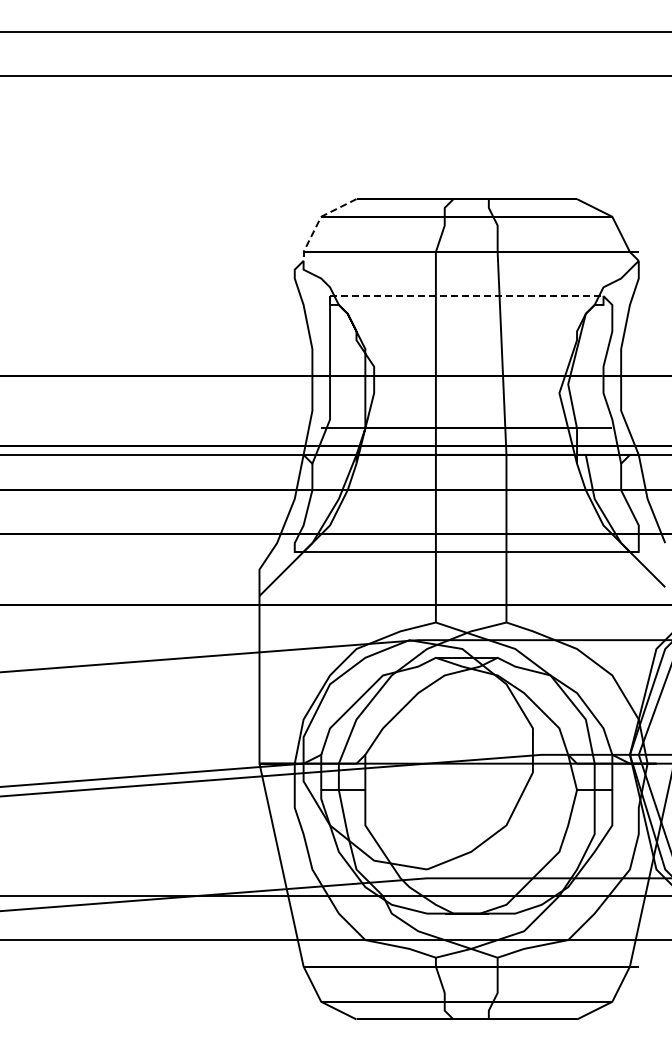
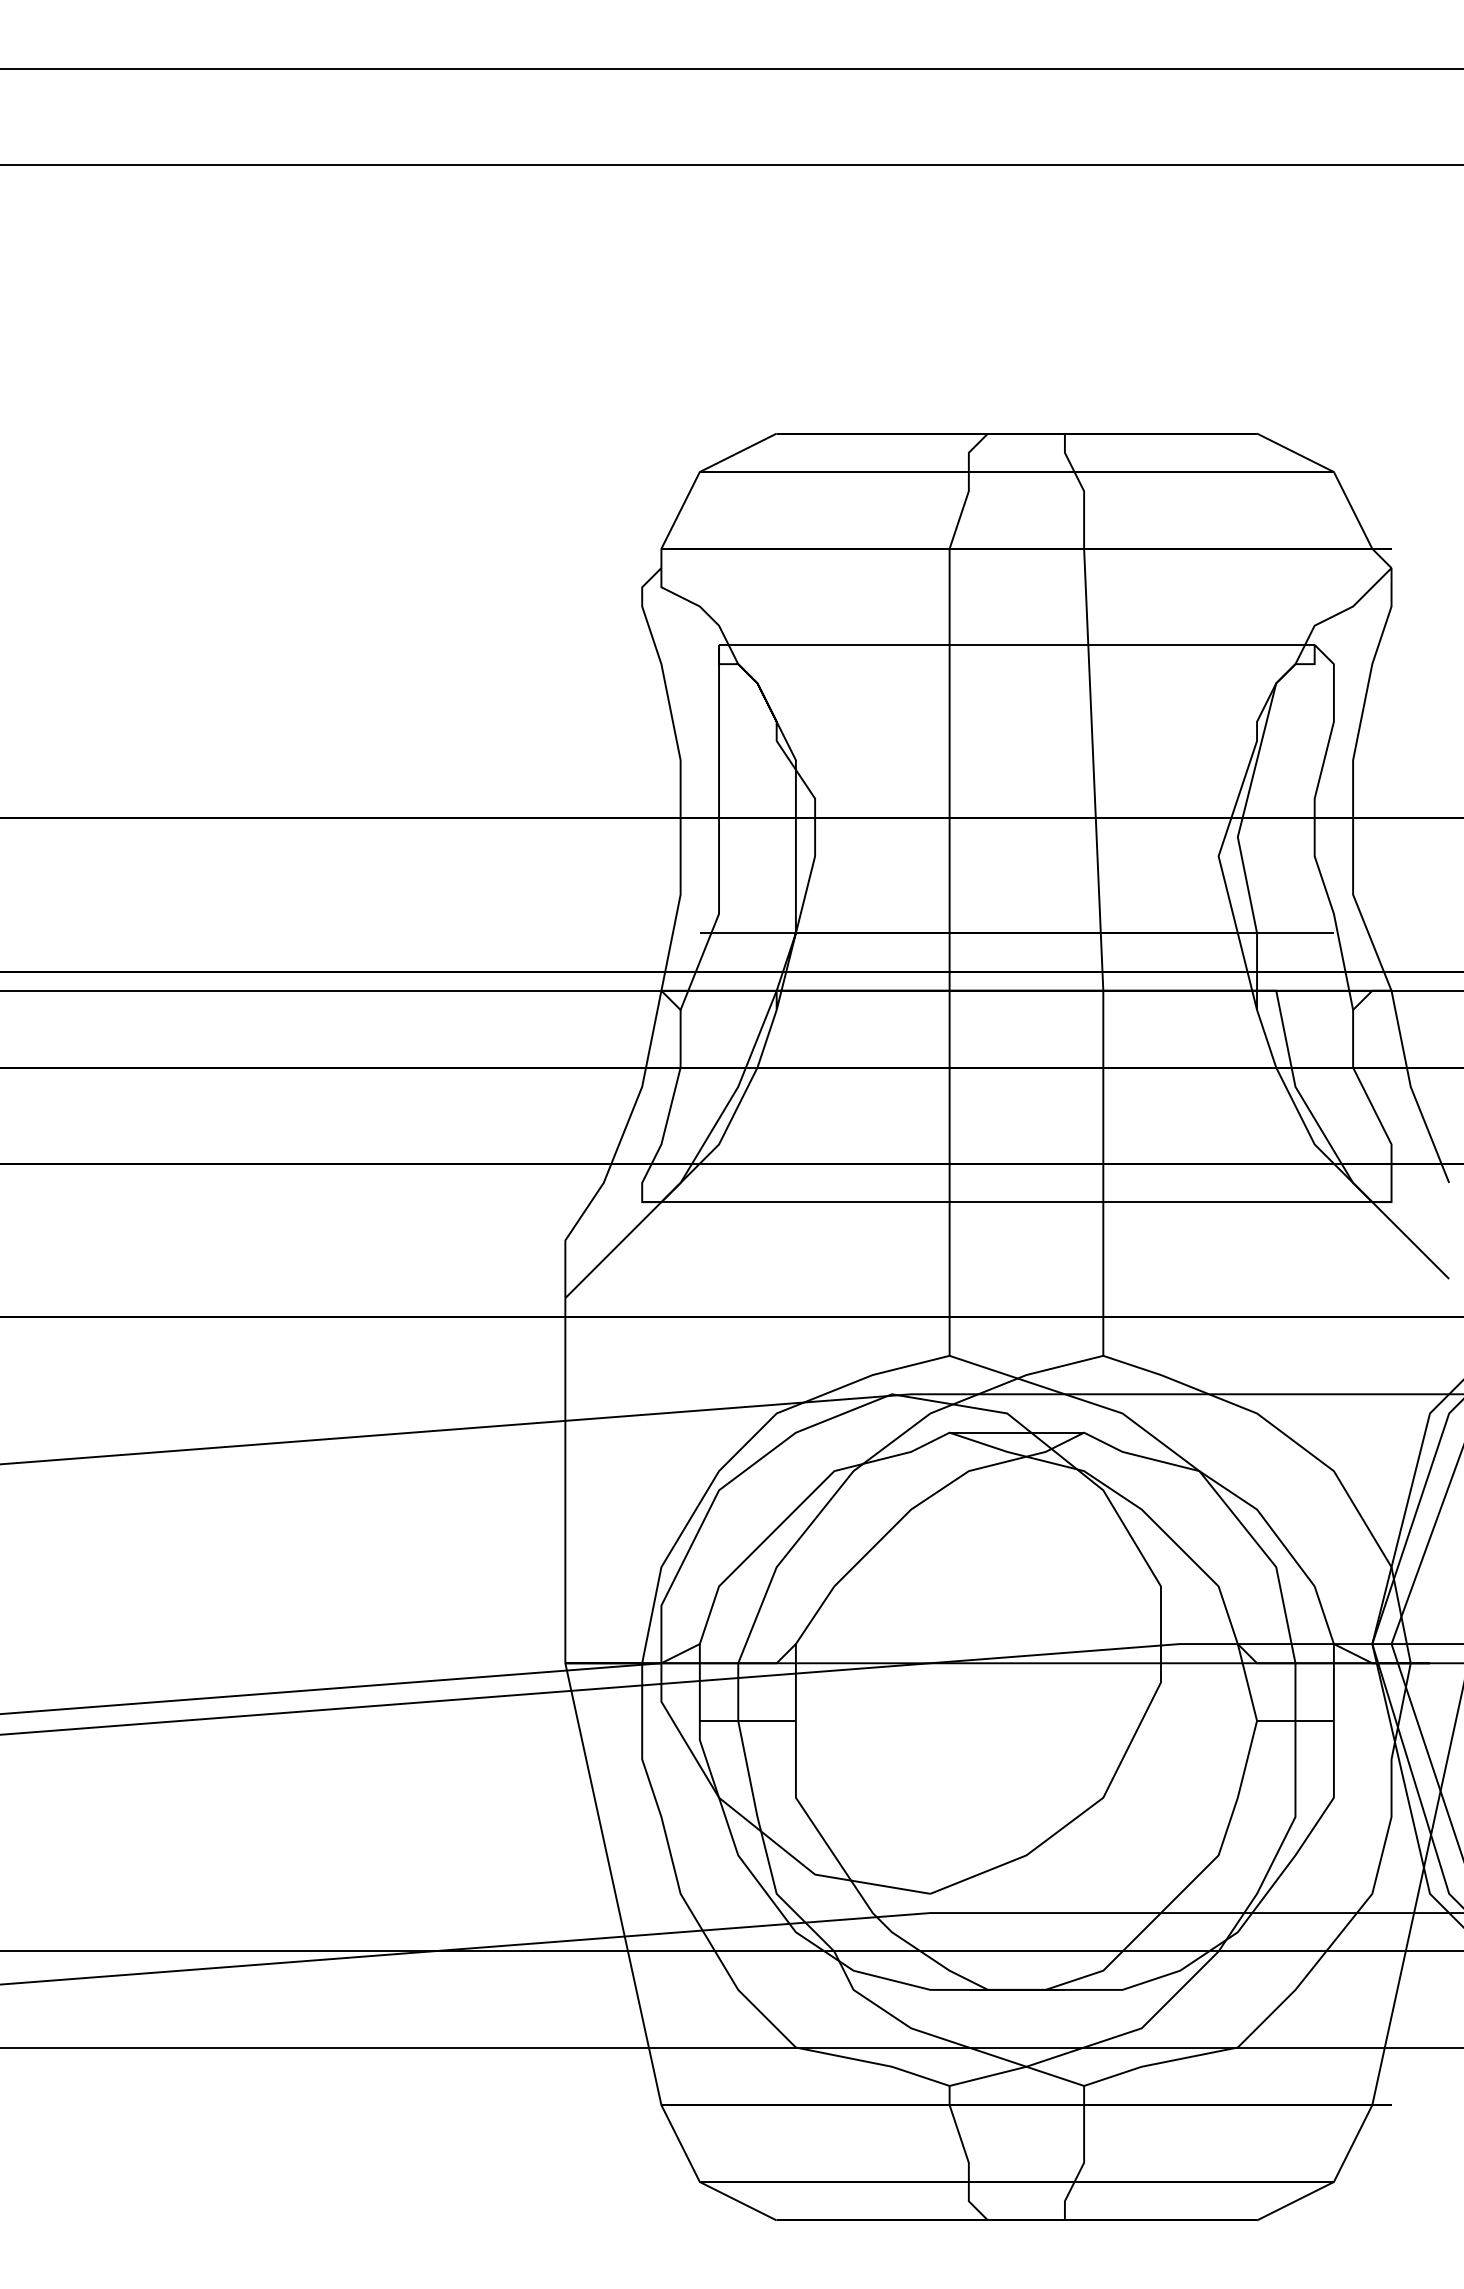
line: (319, 221) -> (696, 482), dashed -> solid
line: (466, 296) -> (1016, 645), dashed -> solid

